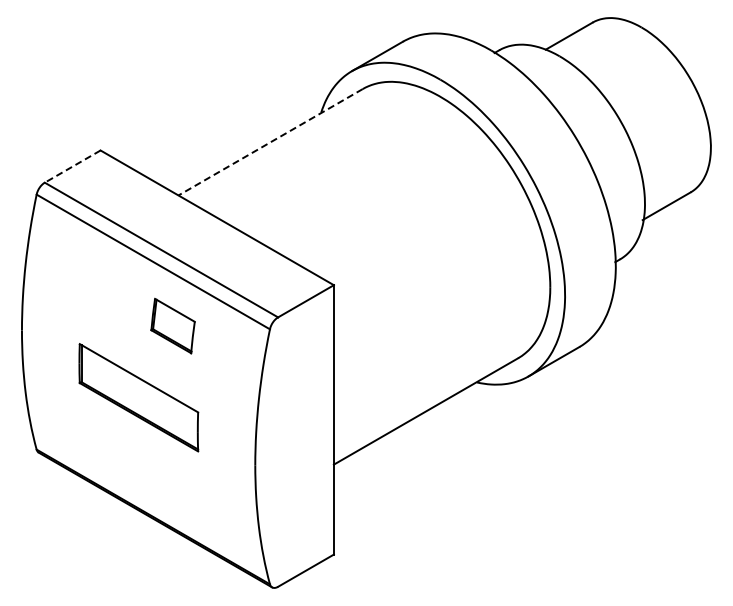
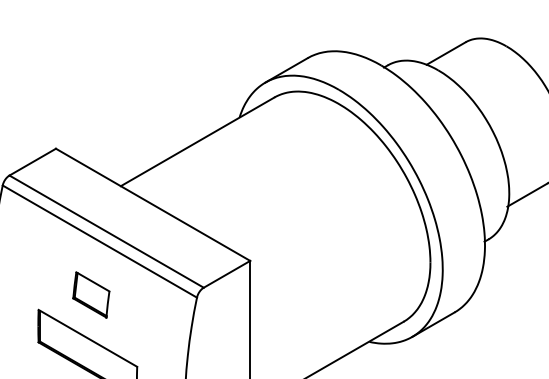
line: (270, 142) -> (197, 142), dashed -> solid
line: (72, 166) -> (32, 162), dashed -> solid
part: (172, 325) -> (90, 294), moved

